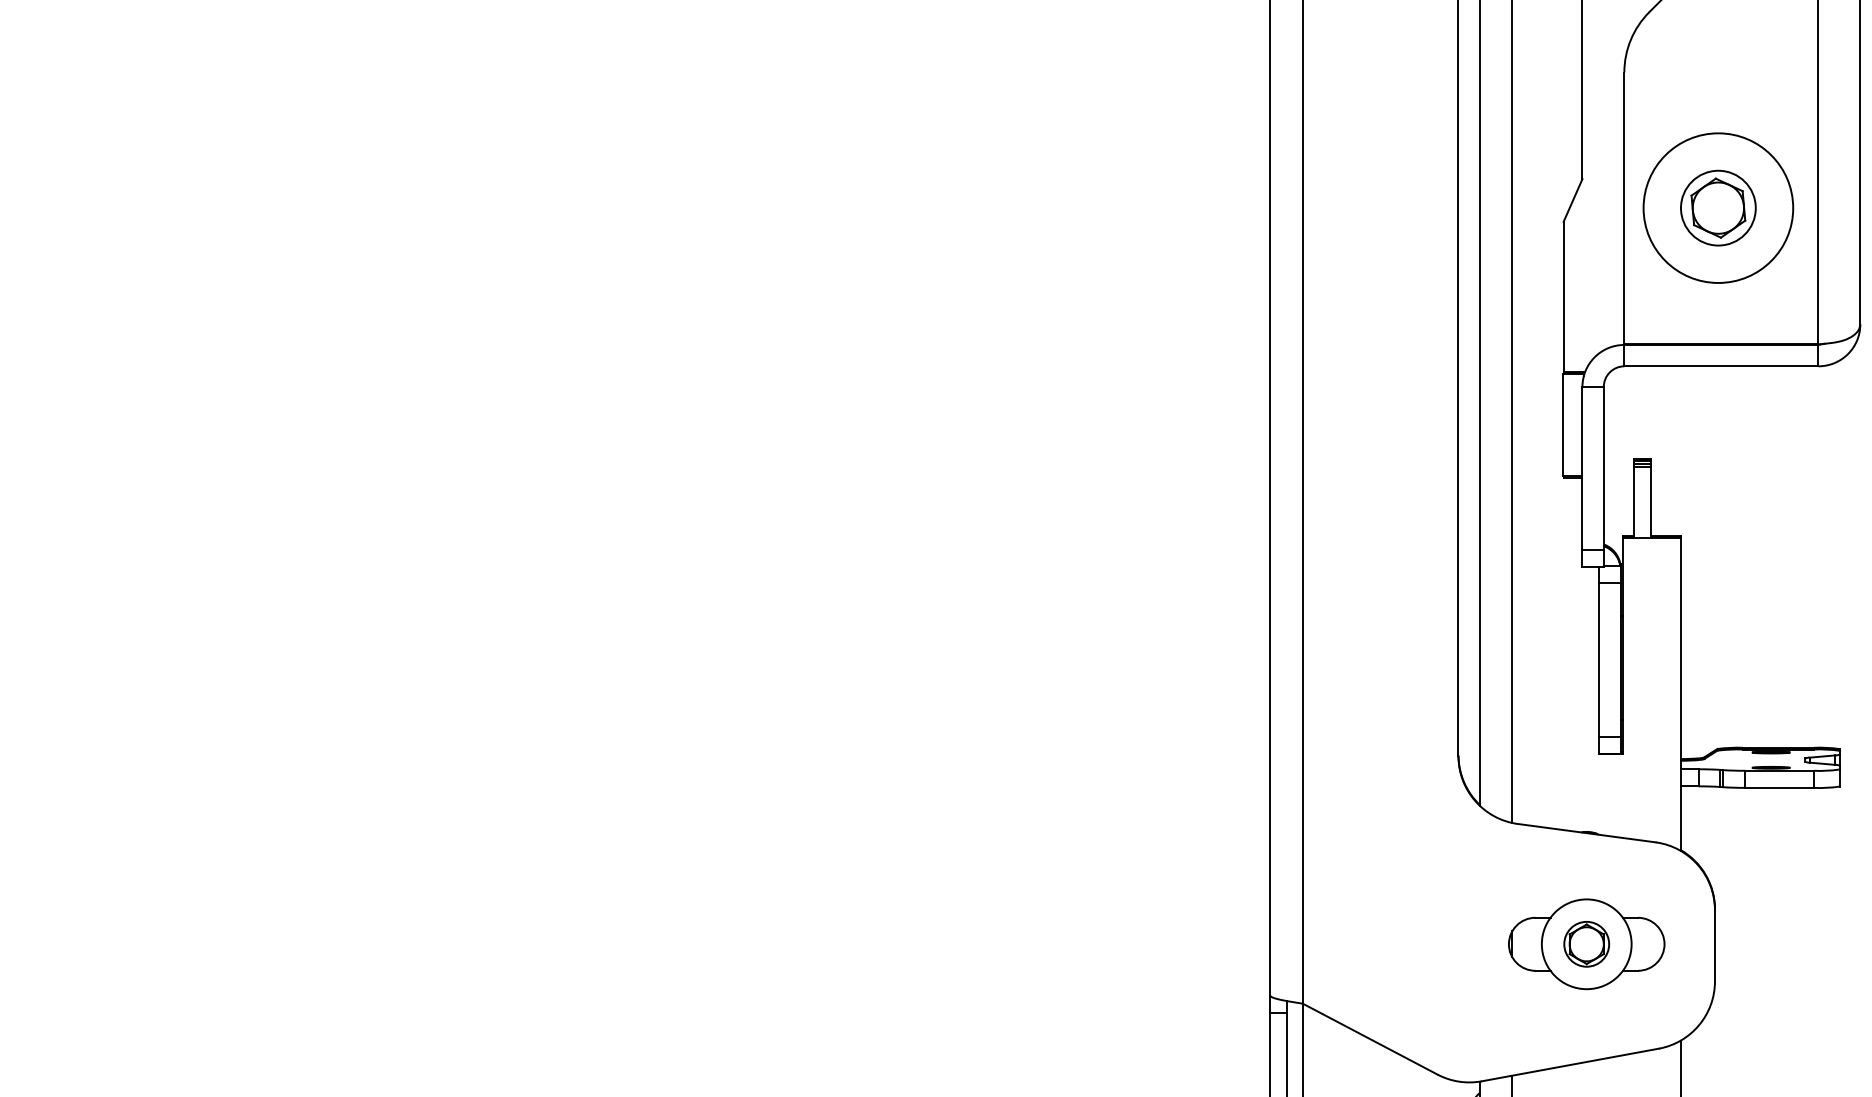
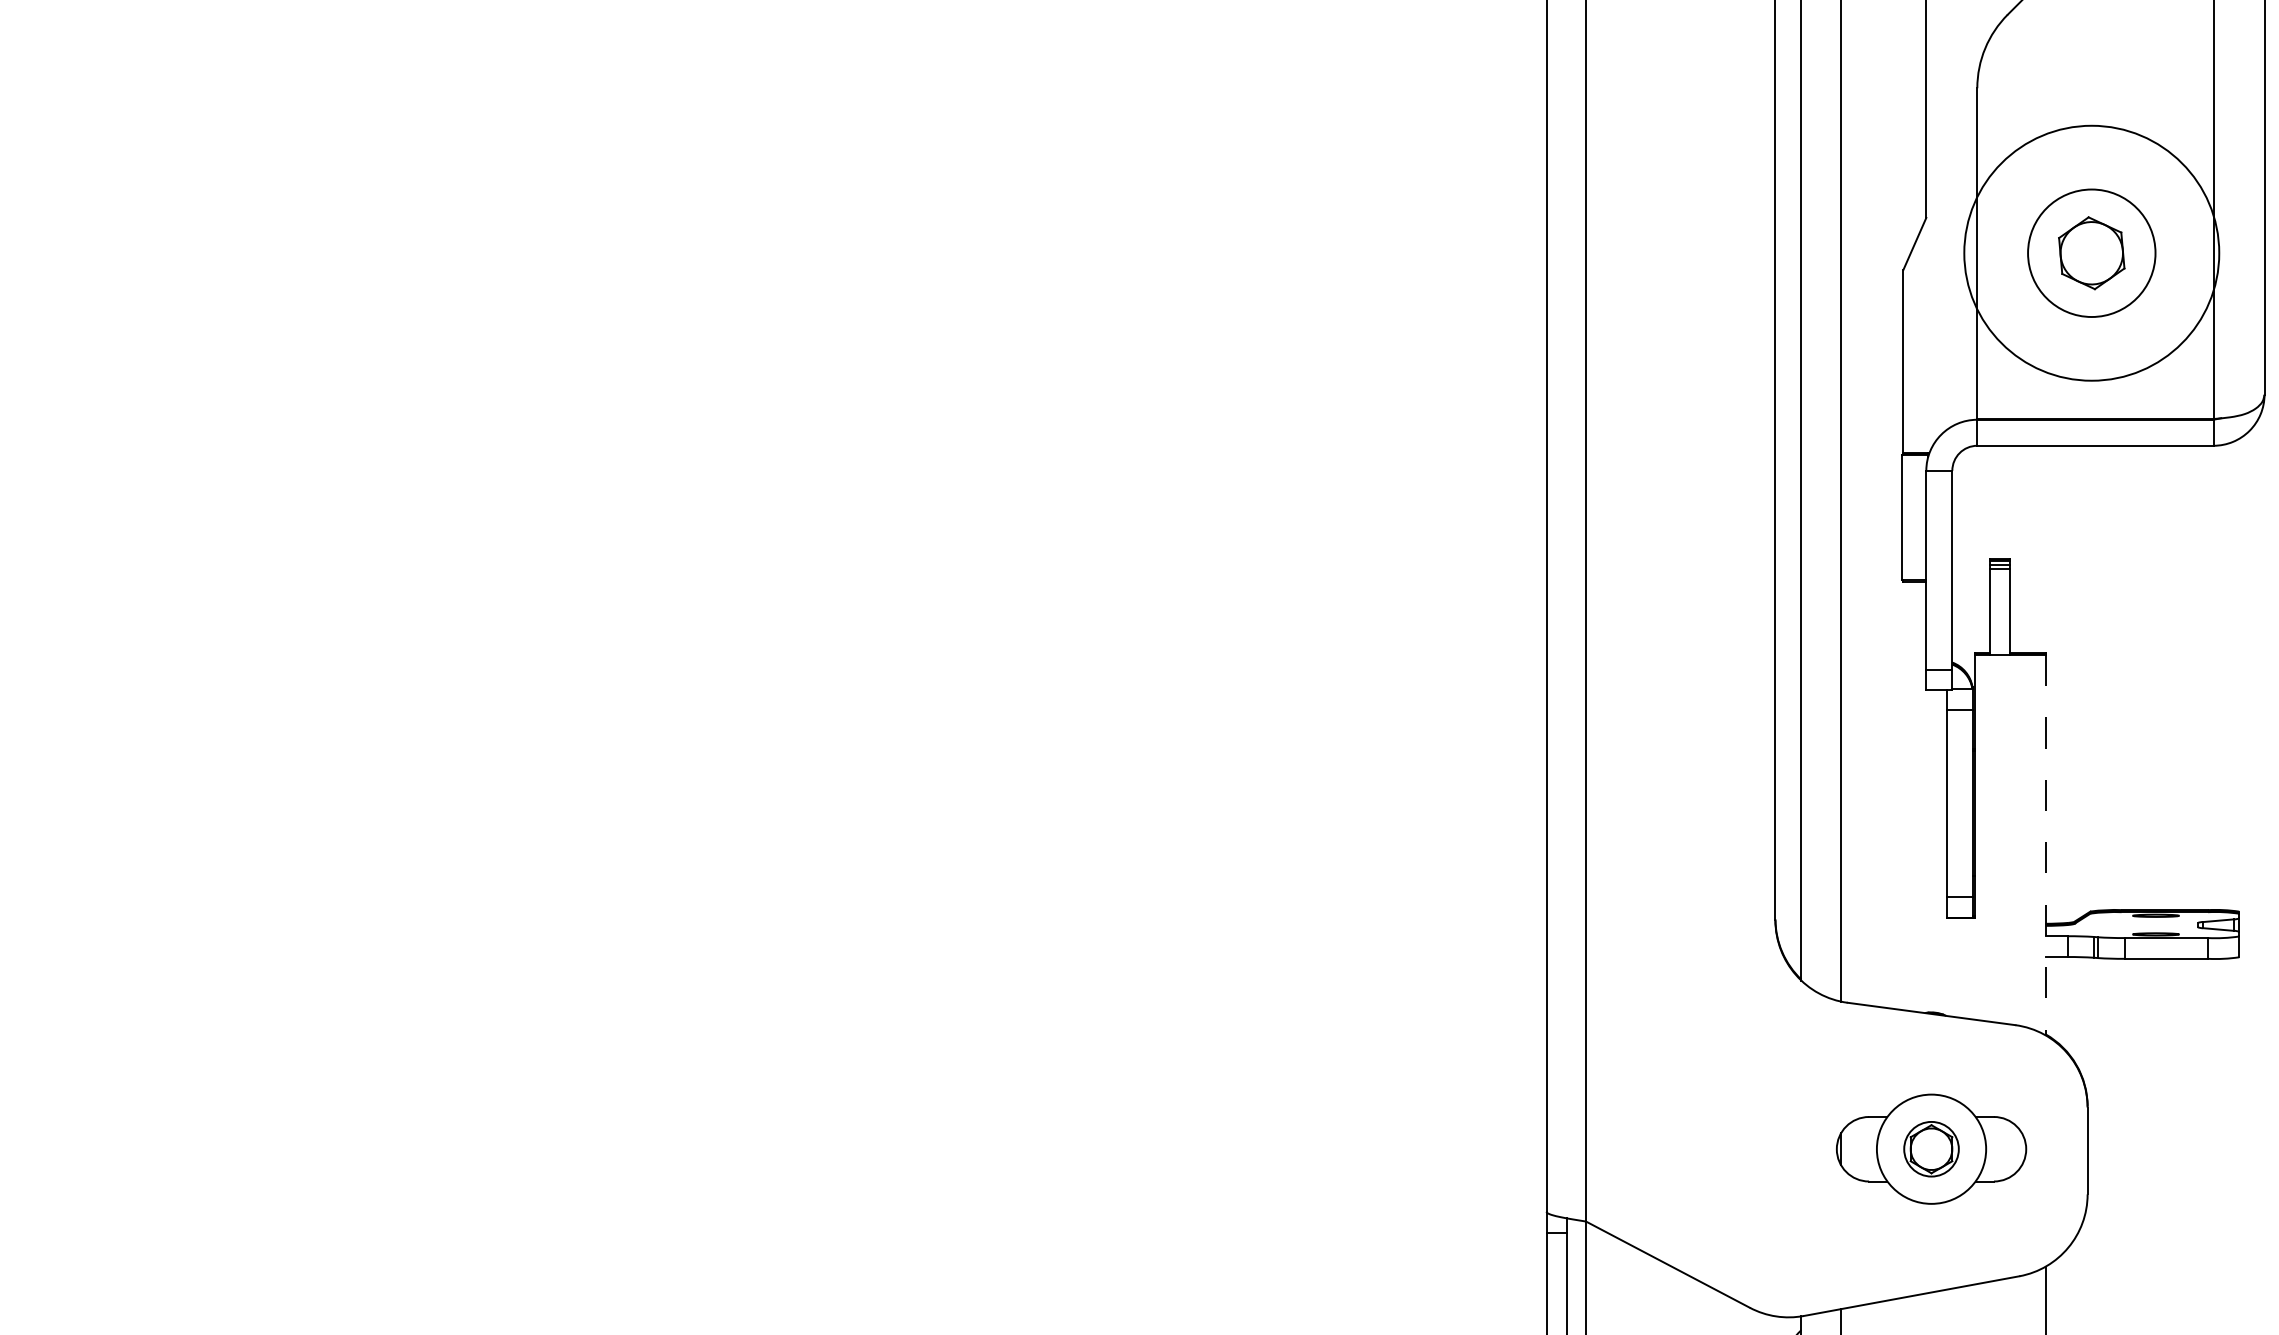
circle: (1718, 207) -> (2091, 252), size x1.4
circle: (1718, 208) -> (2091, 253), size x1.4
line: (1680, 694) -> (2045, 845), solid -> dashed

